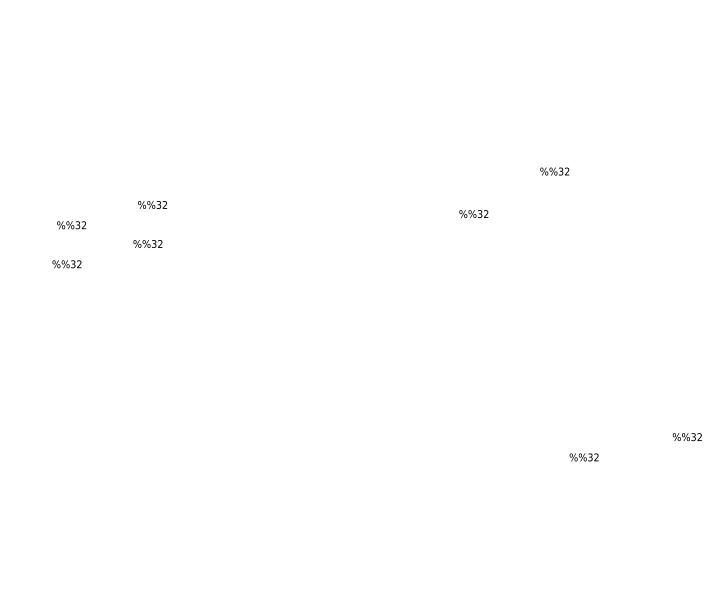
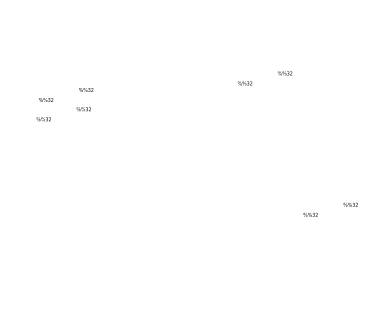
text: (474, 214) -> (245, 83), moved
text: (583, 456) -> (310, 214), moved

